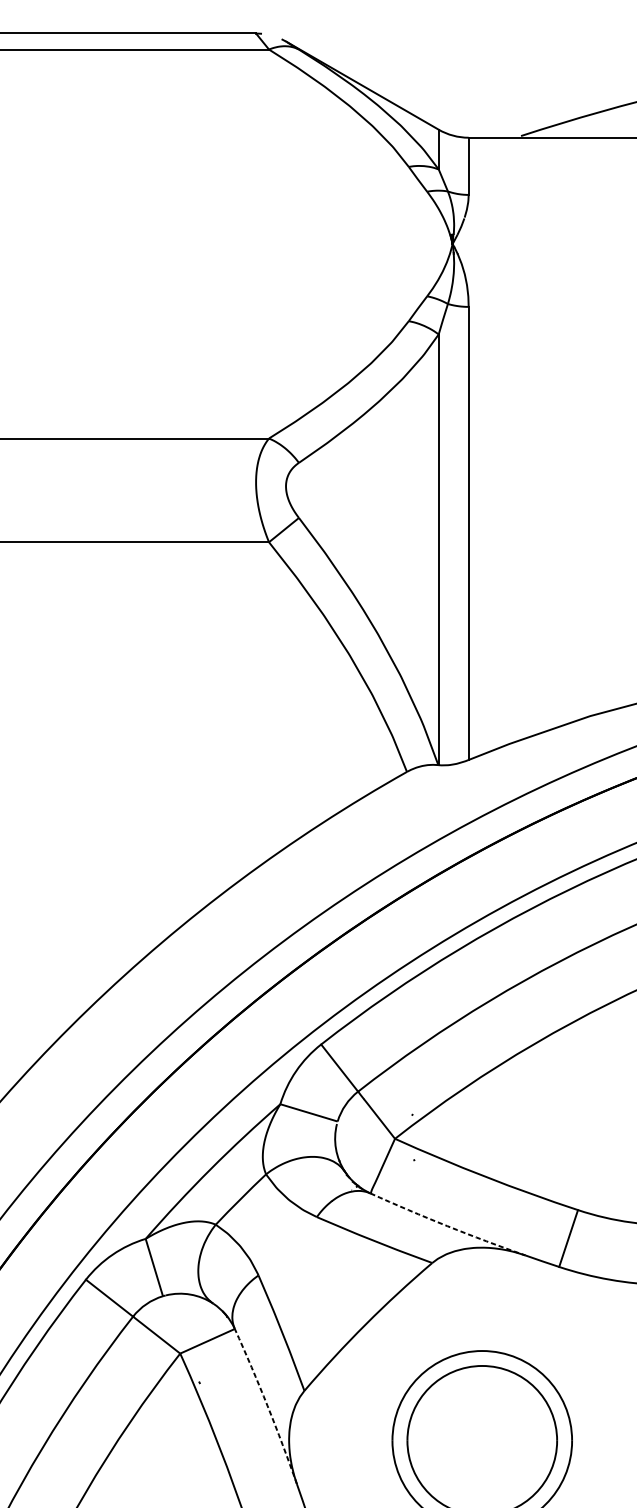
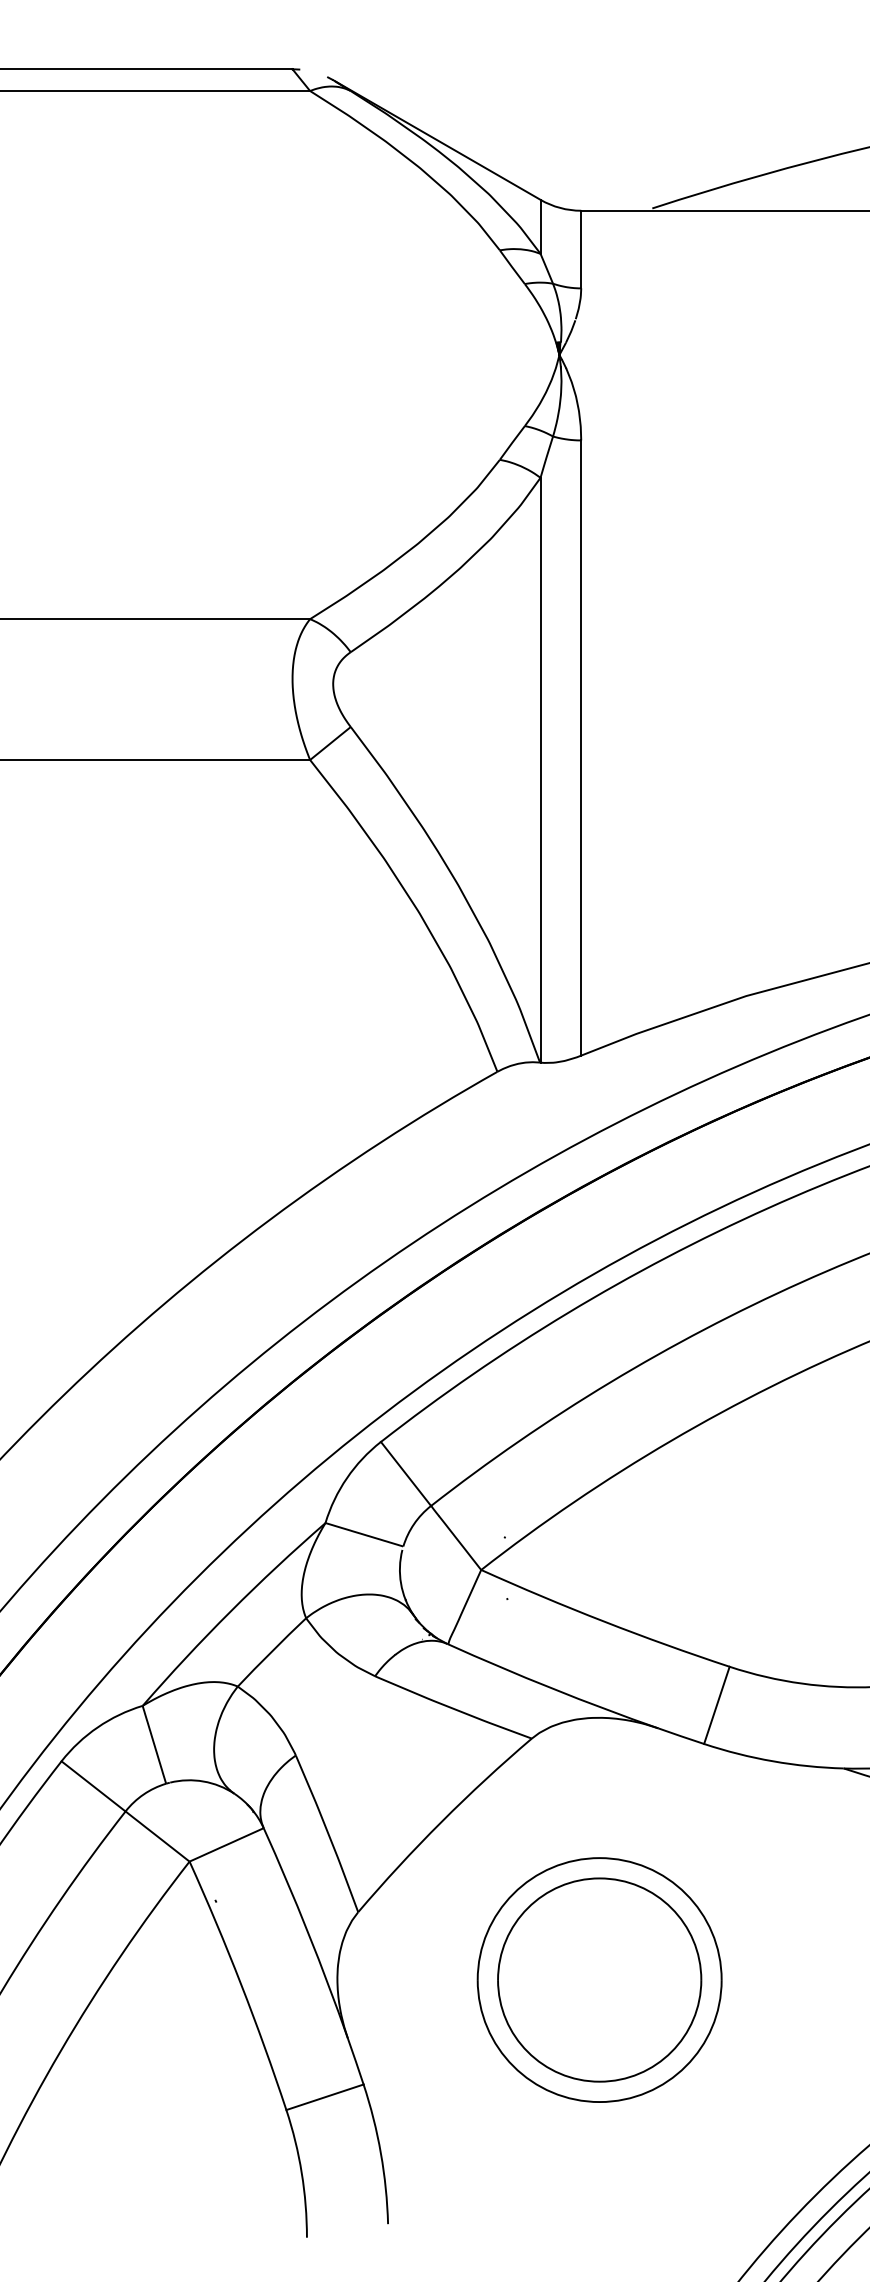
arc: (447, 1226) -> (552, 1688), dashed -> solid
arc: (267, 1405) -> (308, 1932), dashed -> solid

